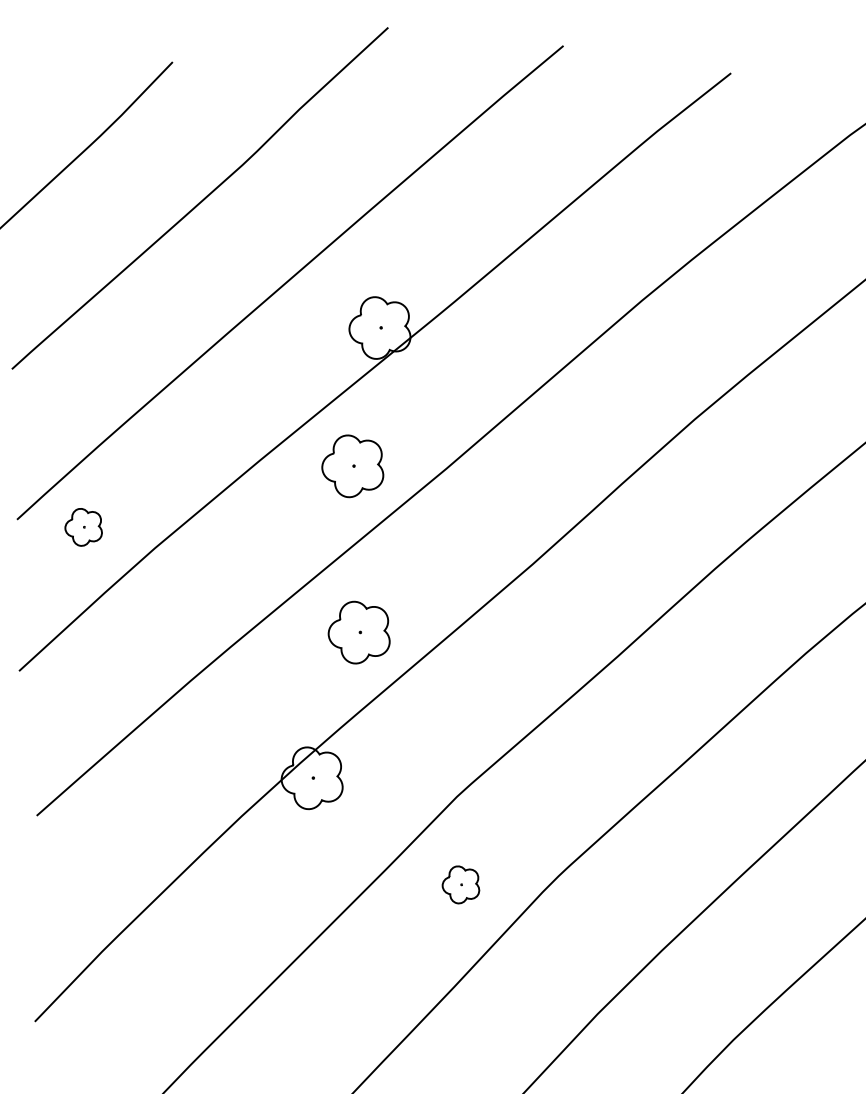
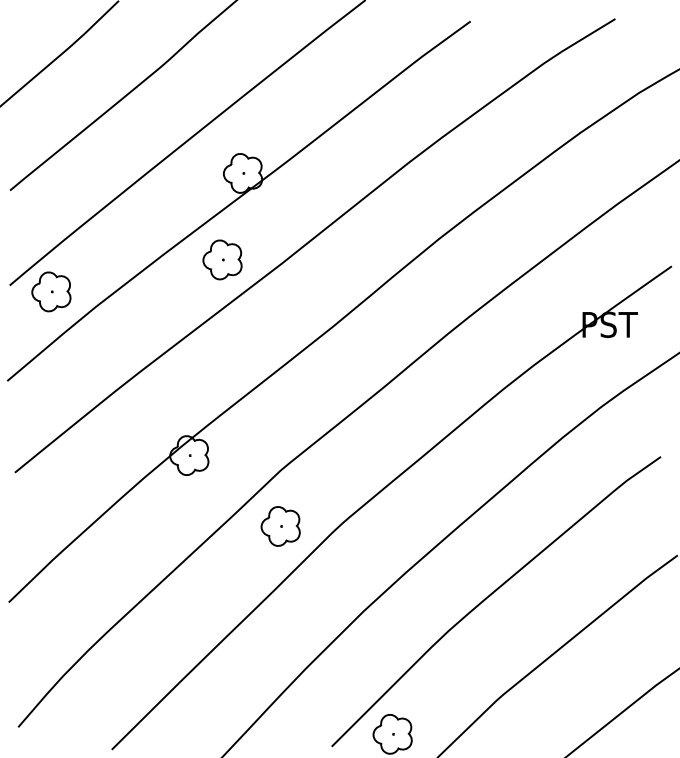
part: (83, 526) -> (51, 291), size x1.67
part: (358, 631) -> (222, 364), removed
part: (460, 884) -> (280, 526), size x1.67

